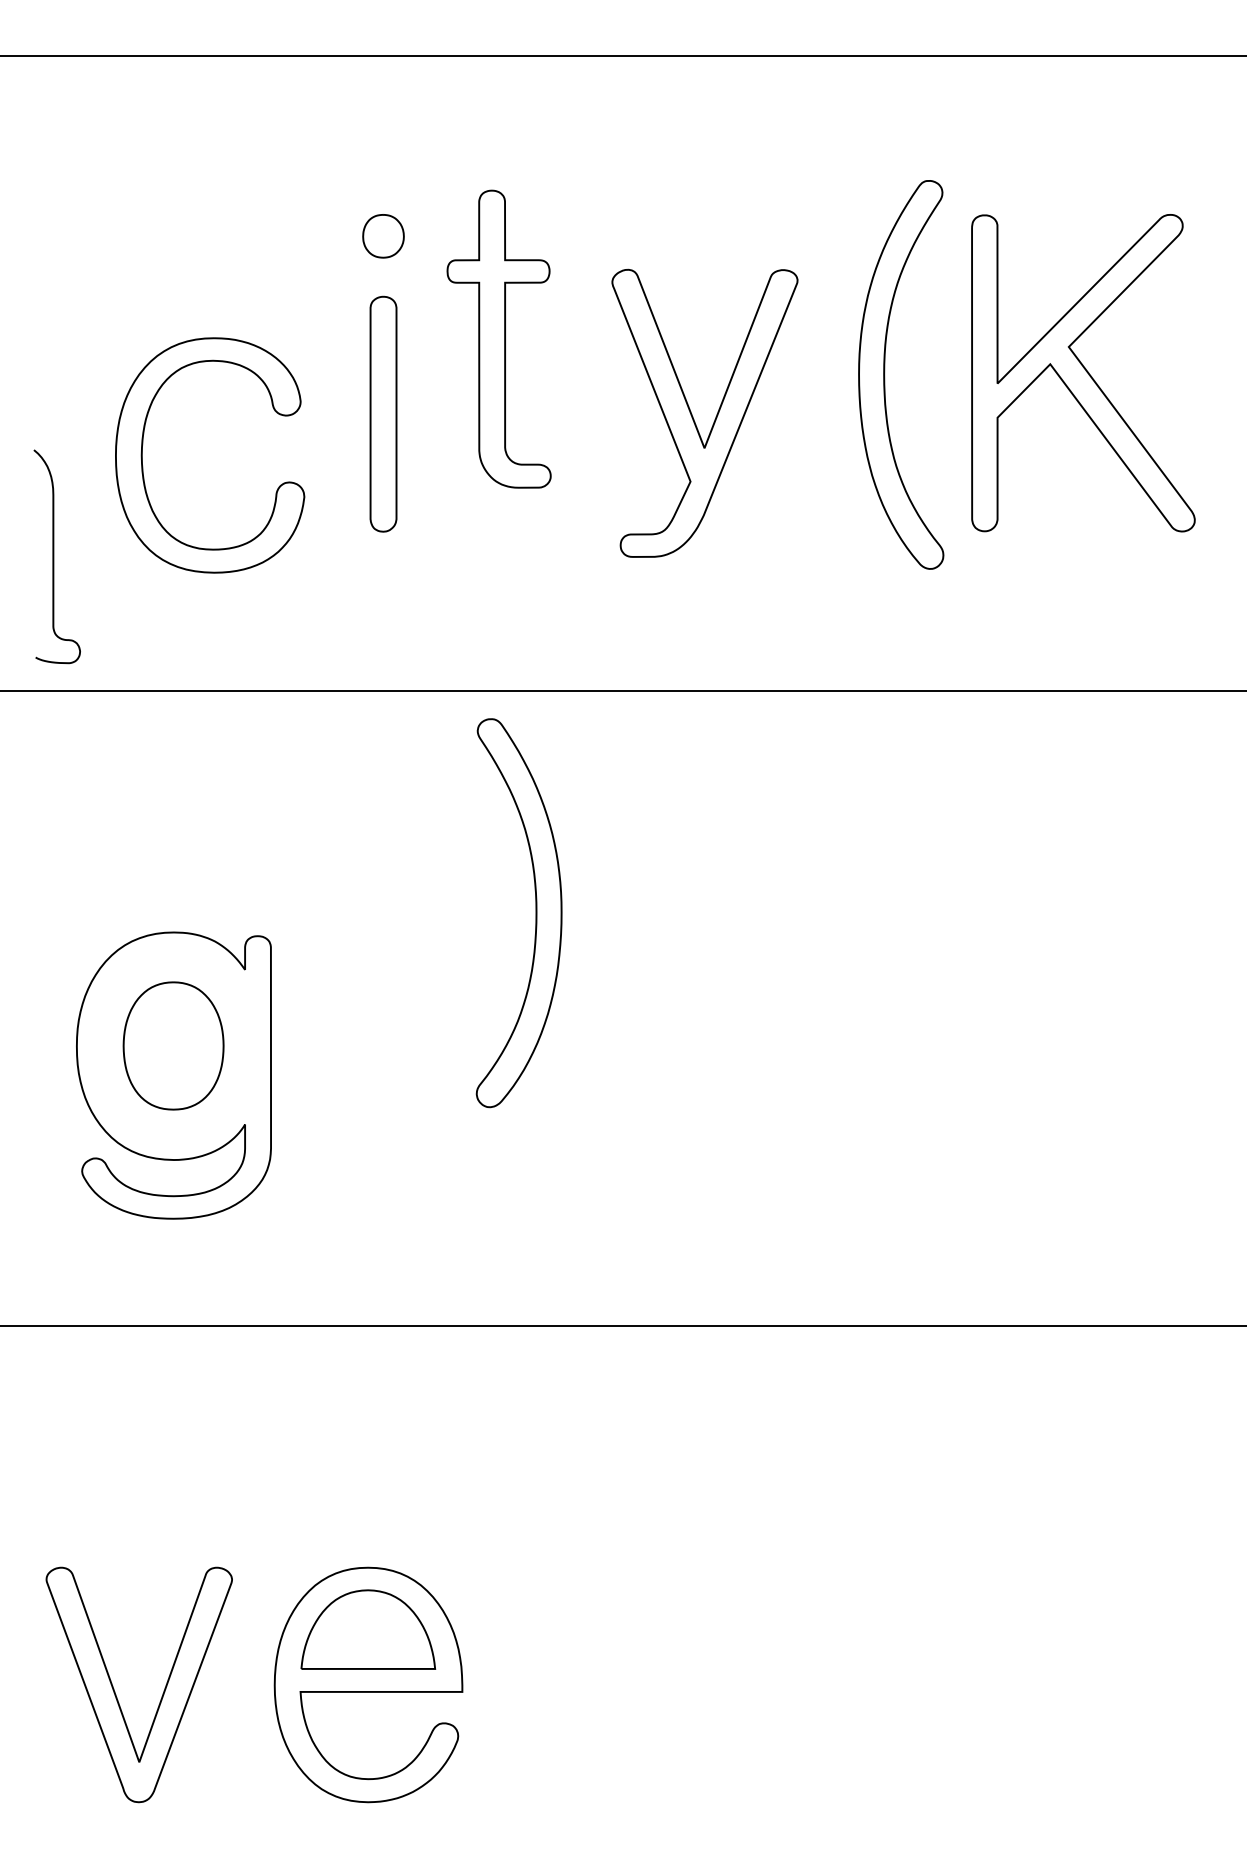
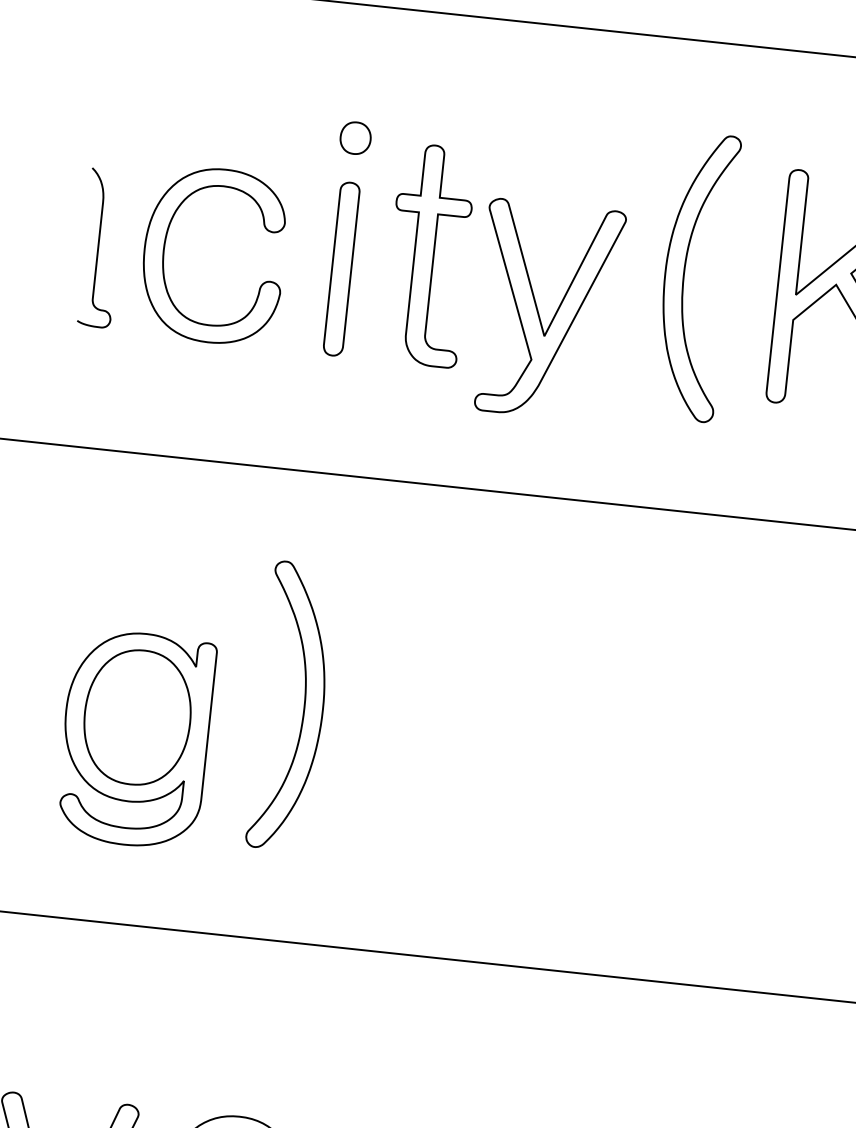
part: (498, 338) -> (428, 254), moved
part: (885, 374) -> (684, 275), moved
part: (693, 416) -> (538, 312), moved
part: (143, 444) -> (165, 242), moved
curve: (54, 556) -> (99, 247), moved
part: (535, 913) -> (303, 708), moved
part: (173, 1045) -> (137, 717), size x1.43

